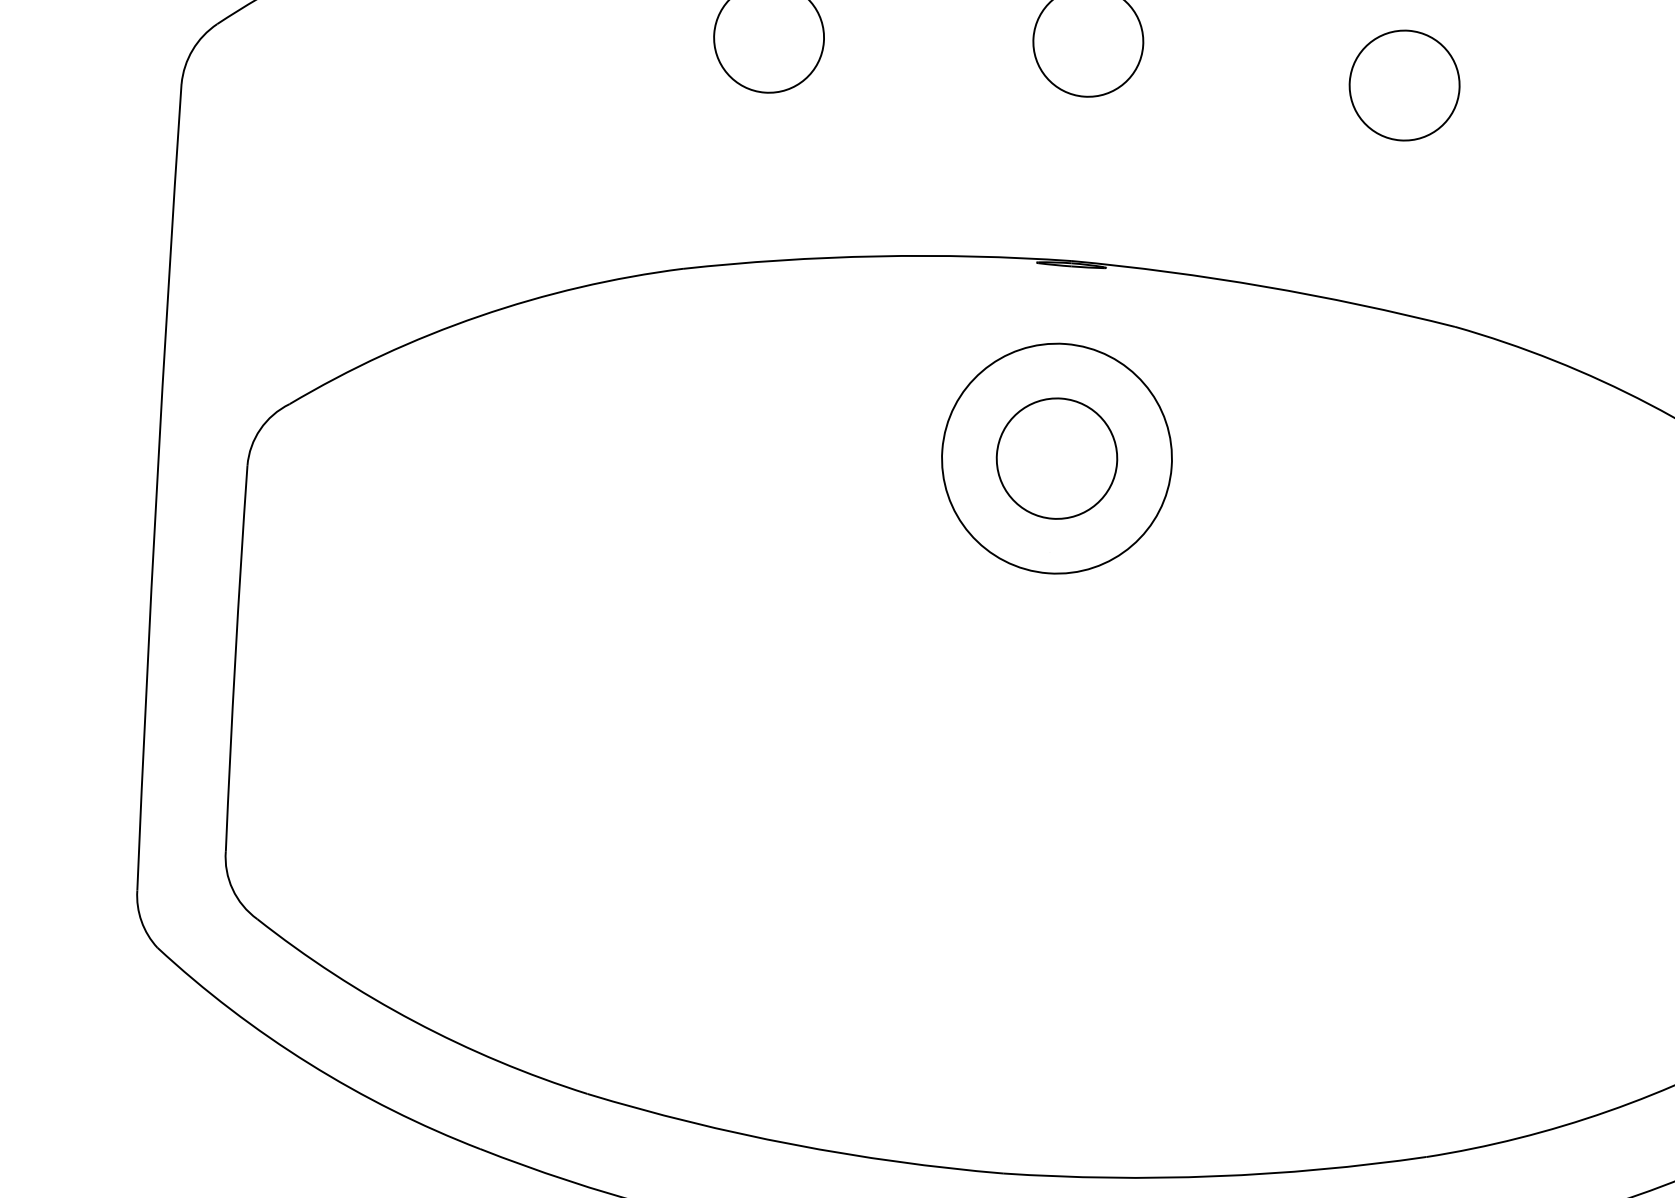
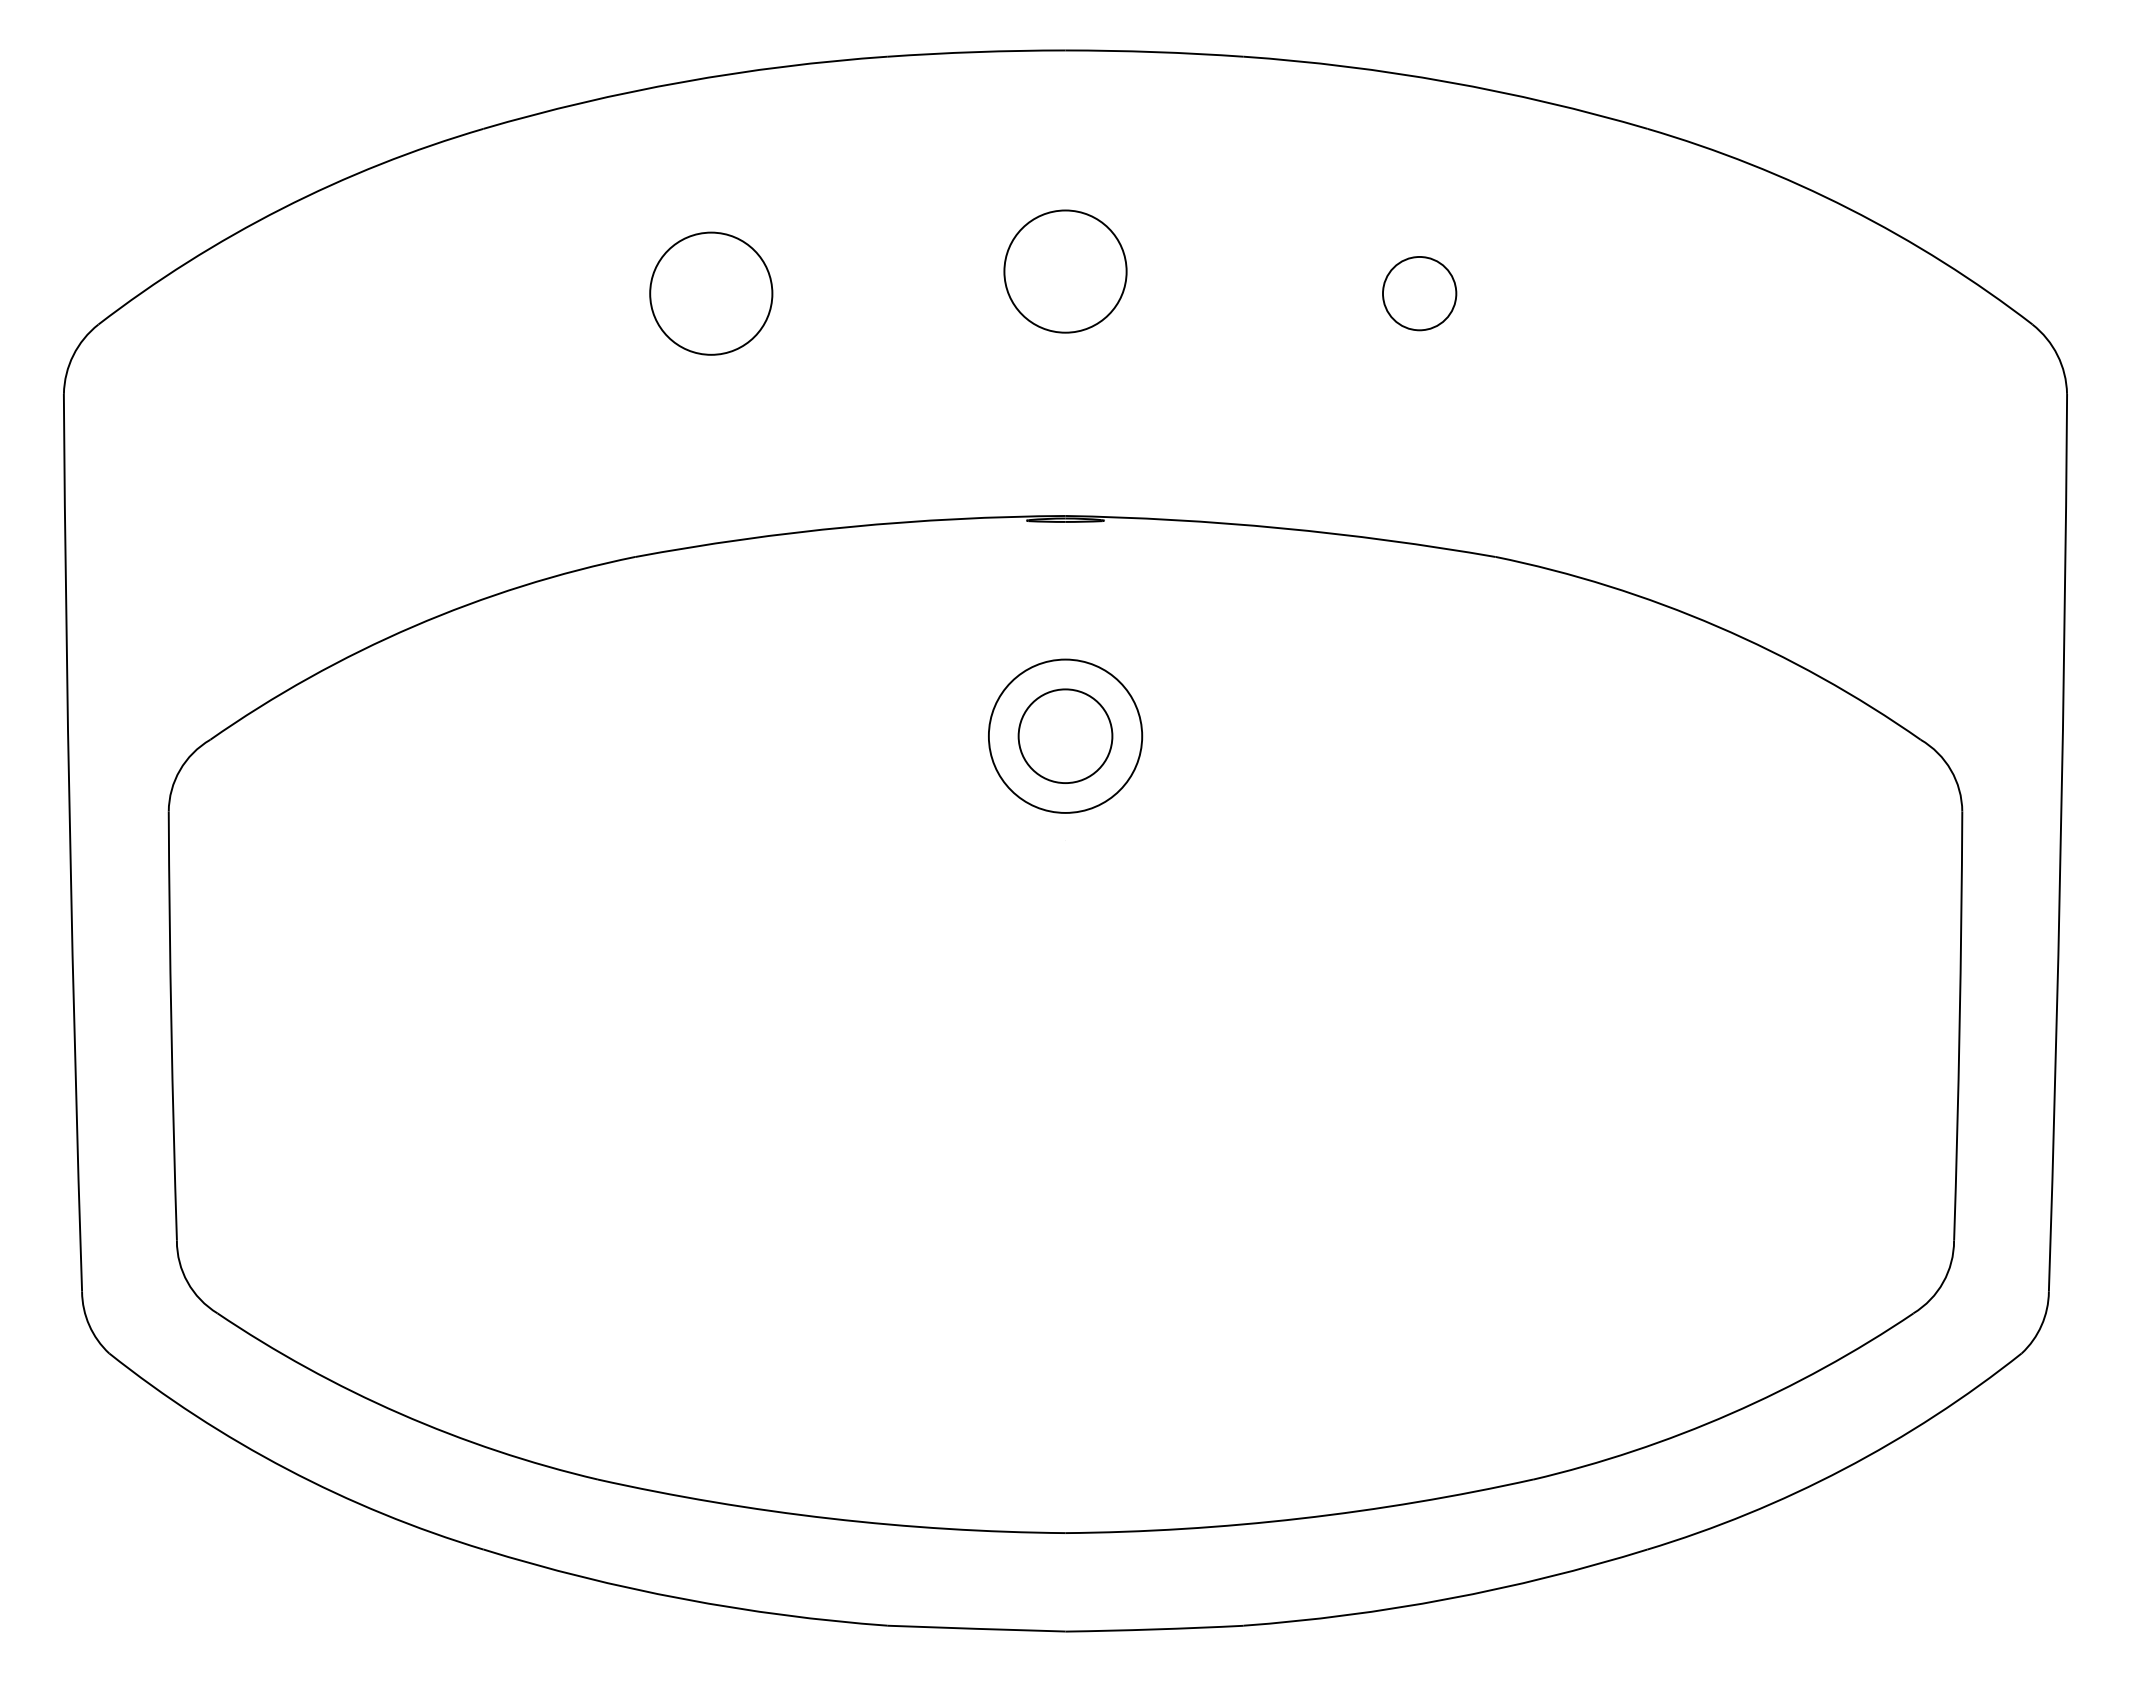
circle: (1404, 85) -> (1419, 293), size x0.6
circle: (1056, 458) -> (1065, 736), size x0.6
circle: (1056, 458) -> (1065, 736), size x0.7

